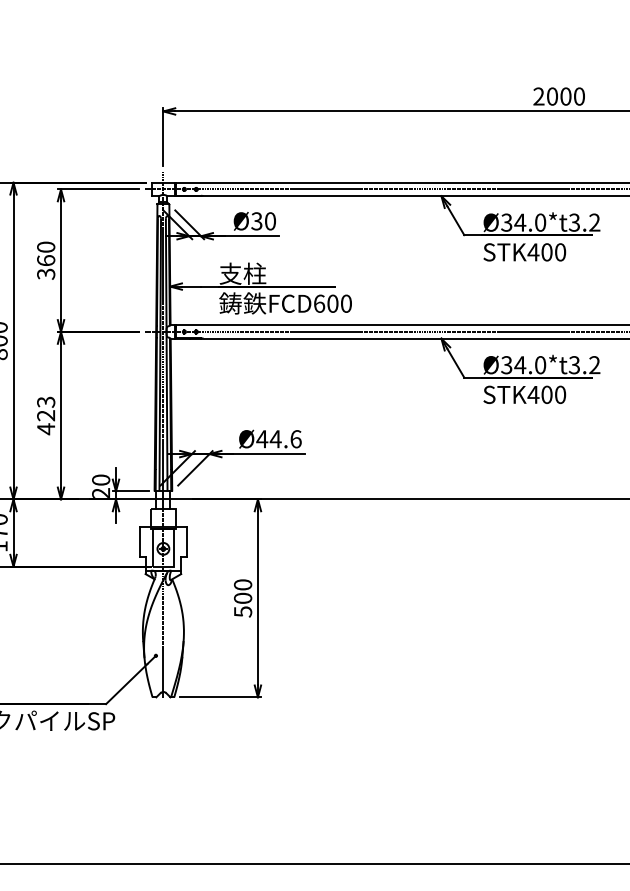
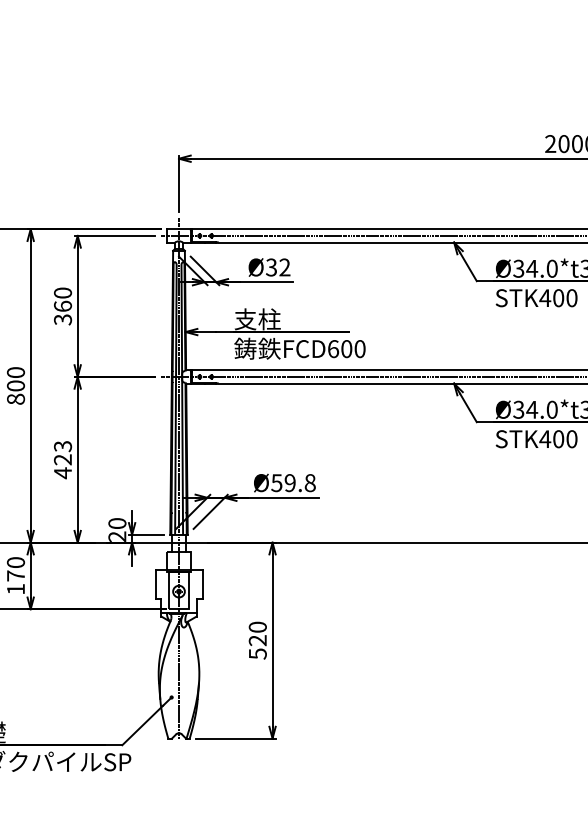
text: (269, 221) -> (284, 267), Ø30 -> Ø32
text: (278, 439) -> (292, 483), Ø44.6 -> Ø59.8
text: (243, 597) -> (258, 639), 500 -> 520

